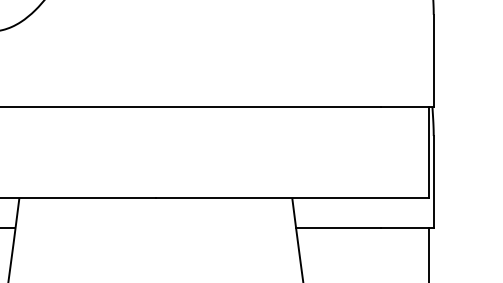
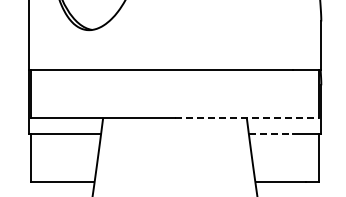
line: (291, 197) -> (246, 117), solid -> dashed
line: (339, 227) -> (271, 133), solid -> dashed

